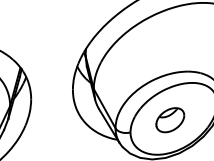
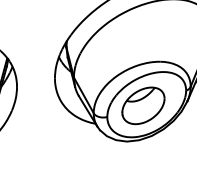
part: (170, 119) -> (143, 105), size x1.67

